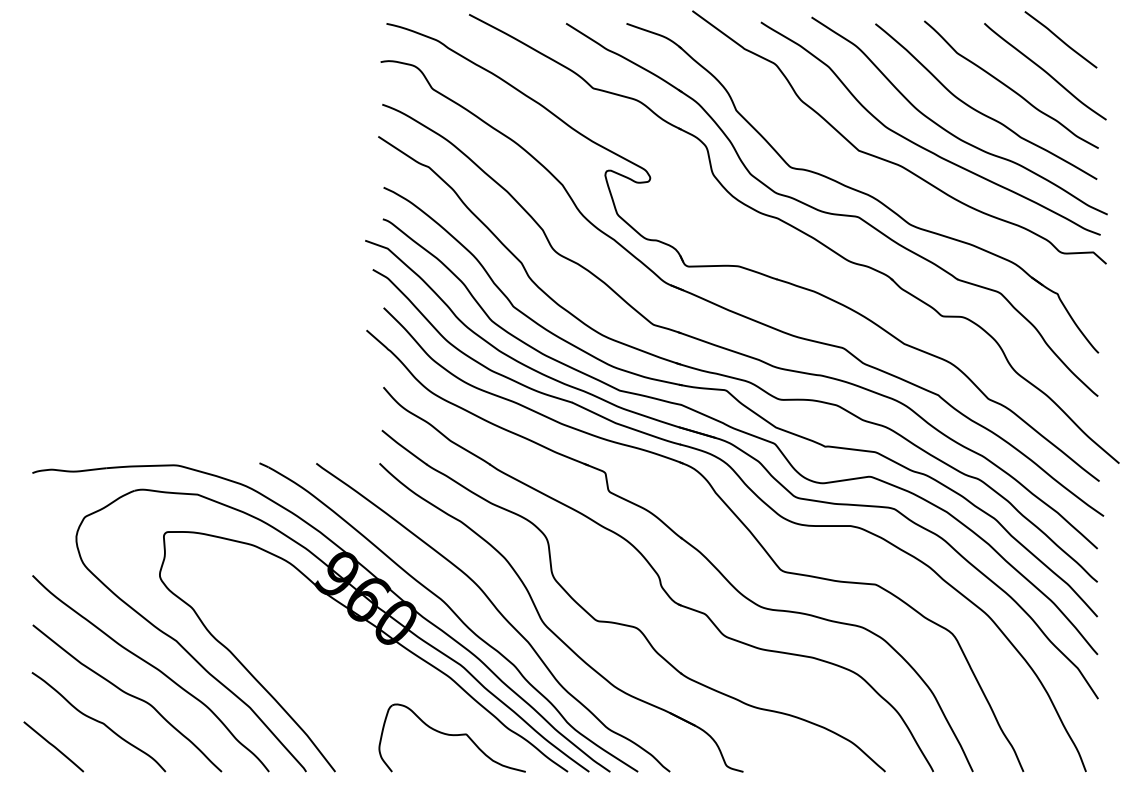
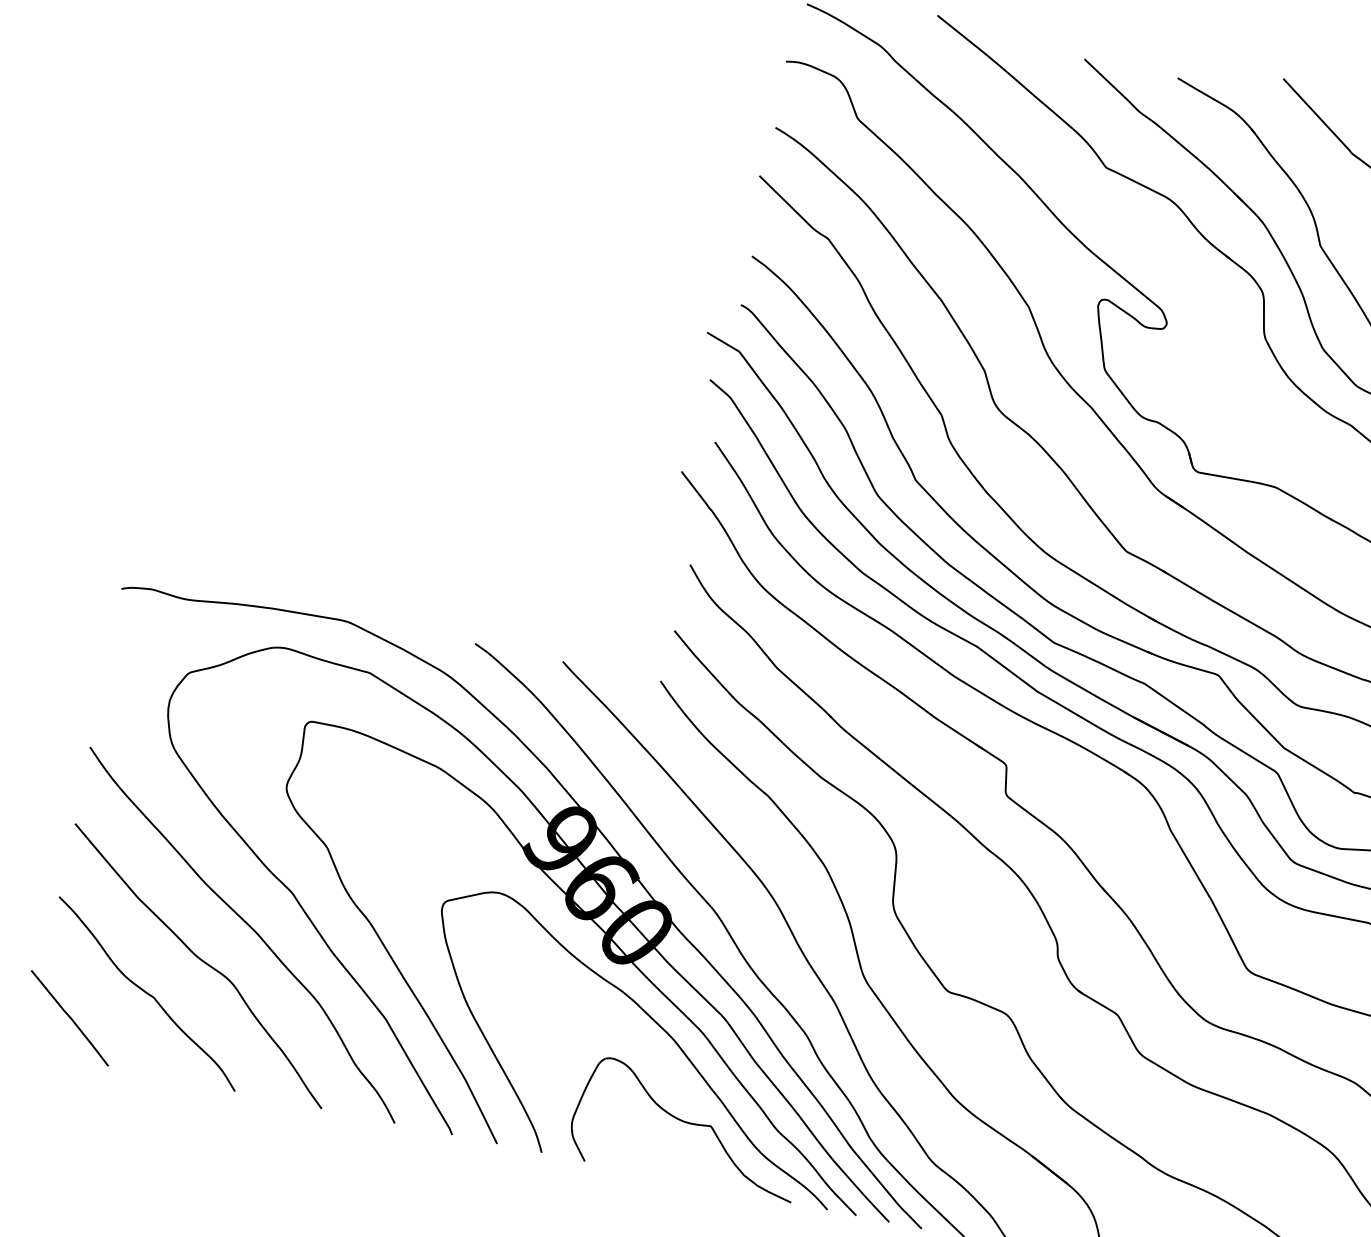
part: (418, 677) -> (654, 1023), added

